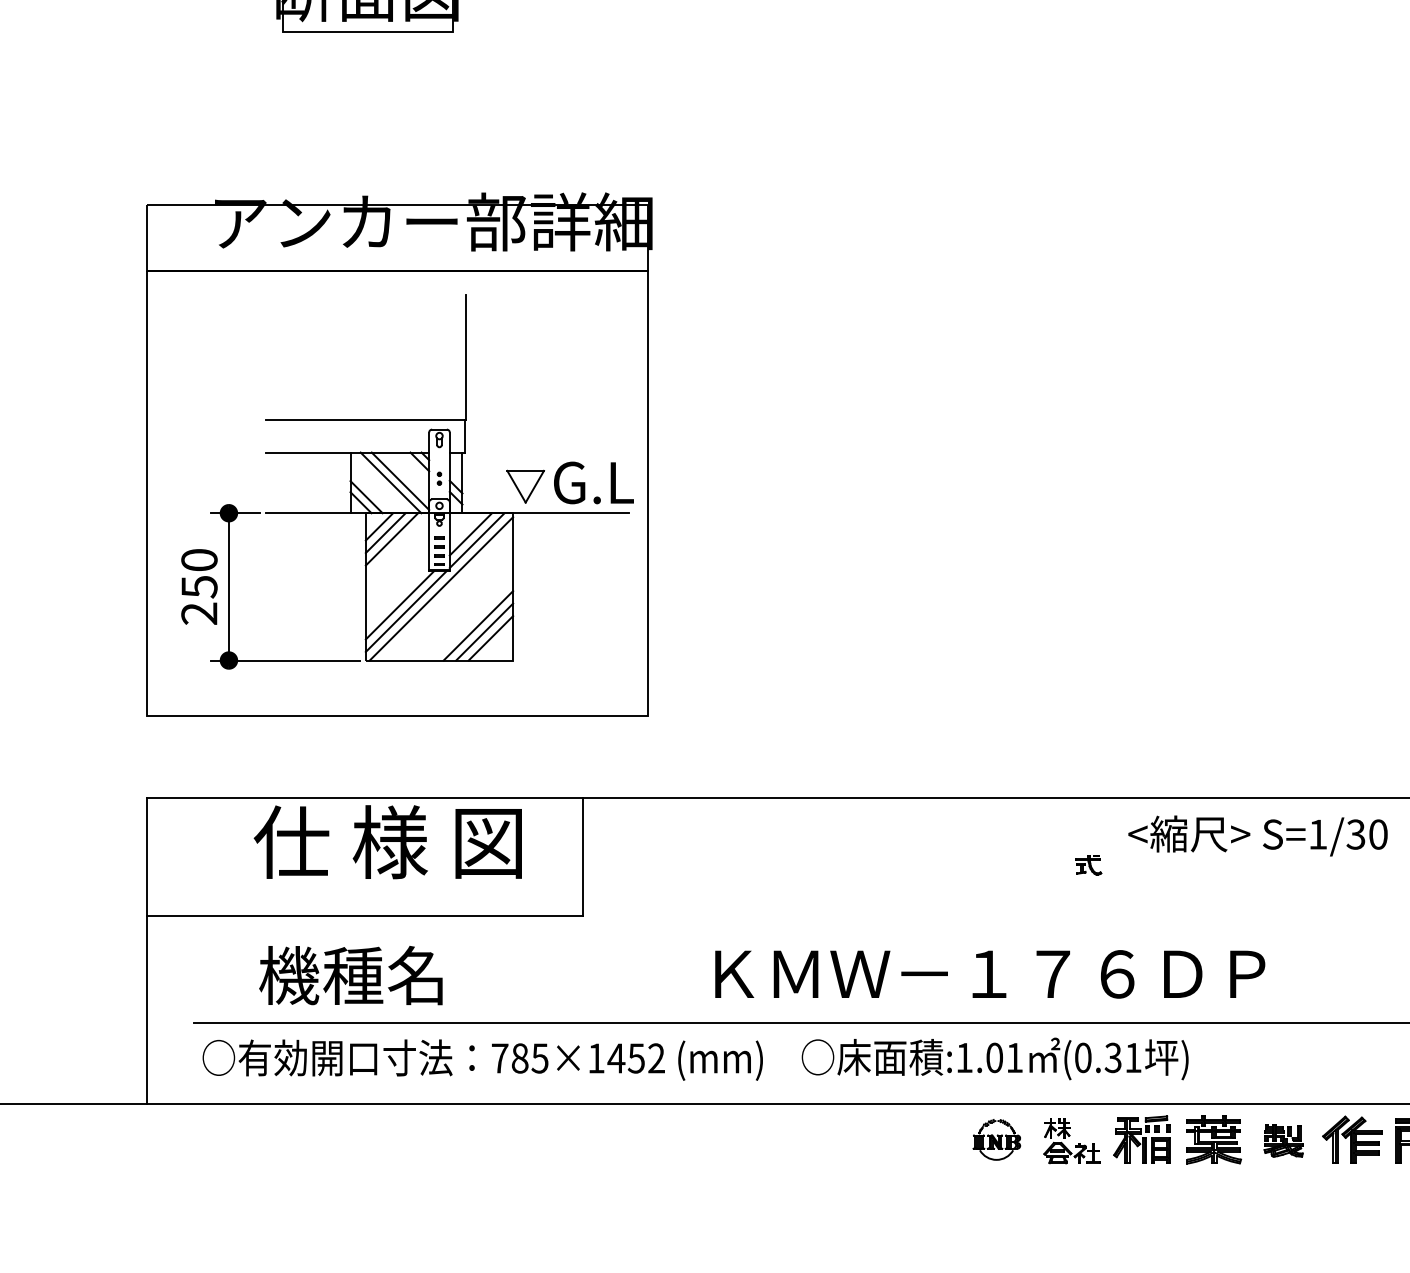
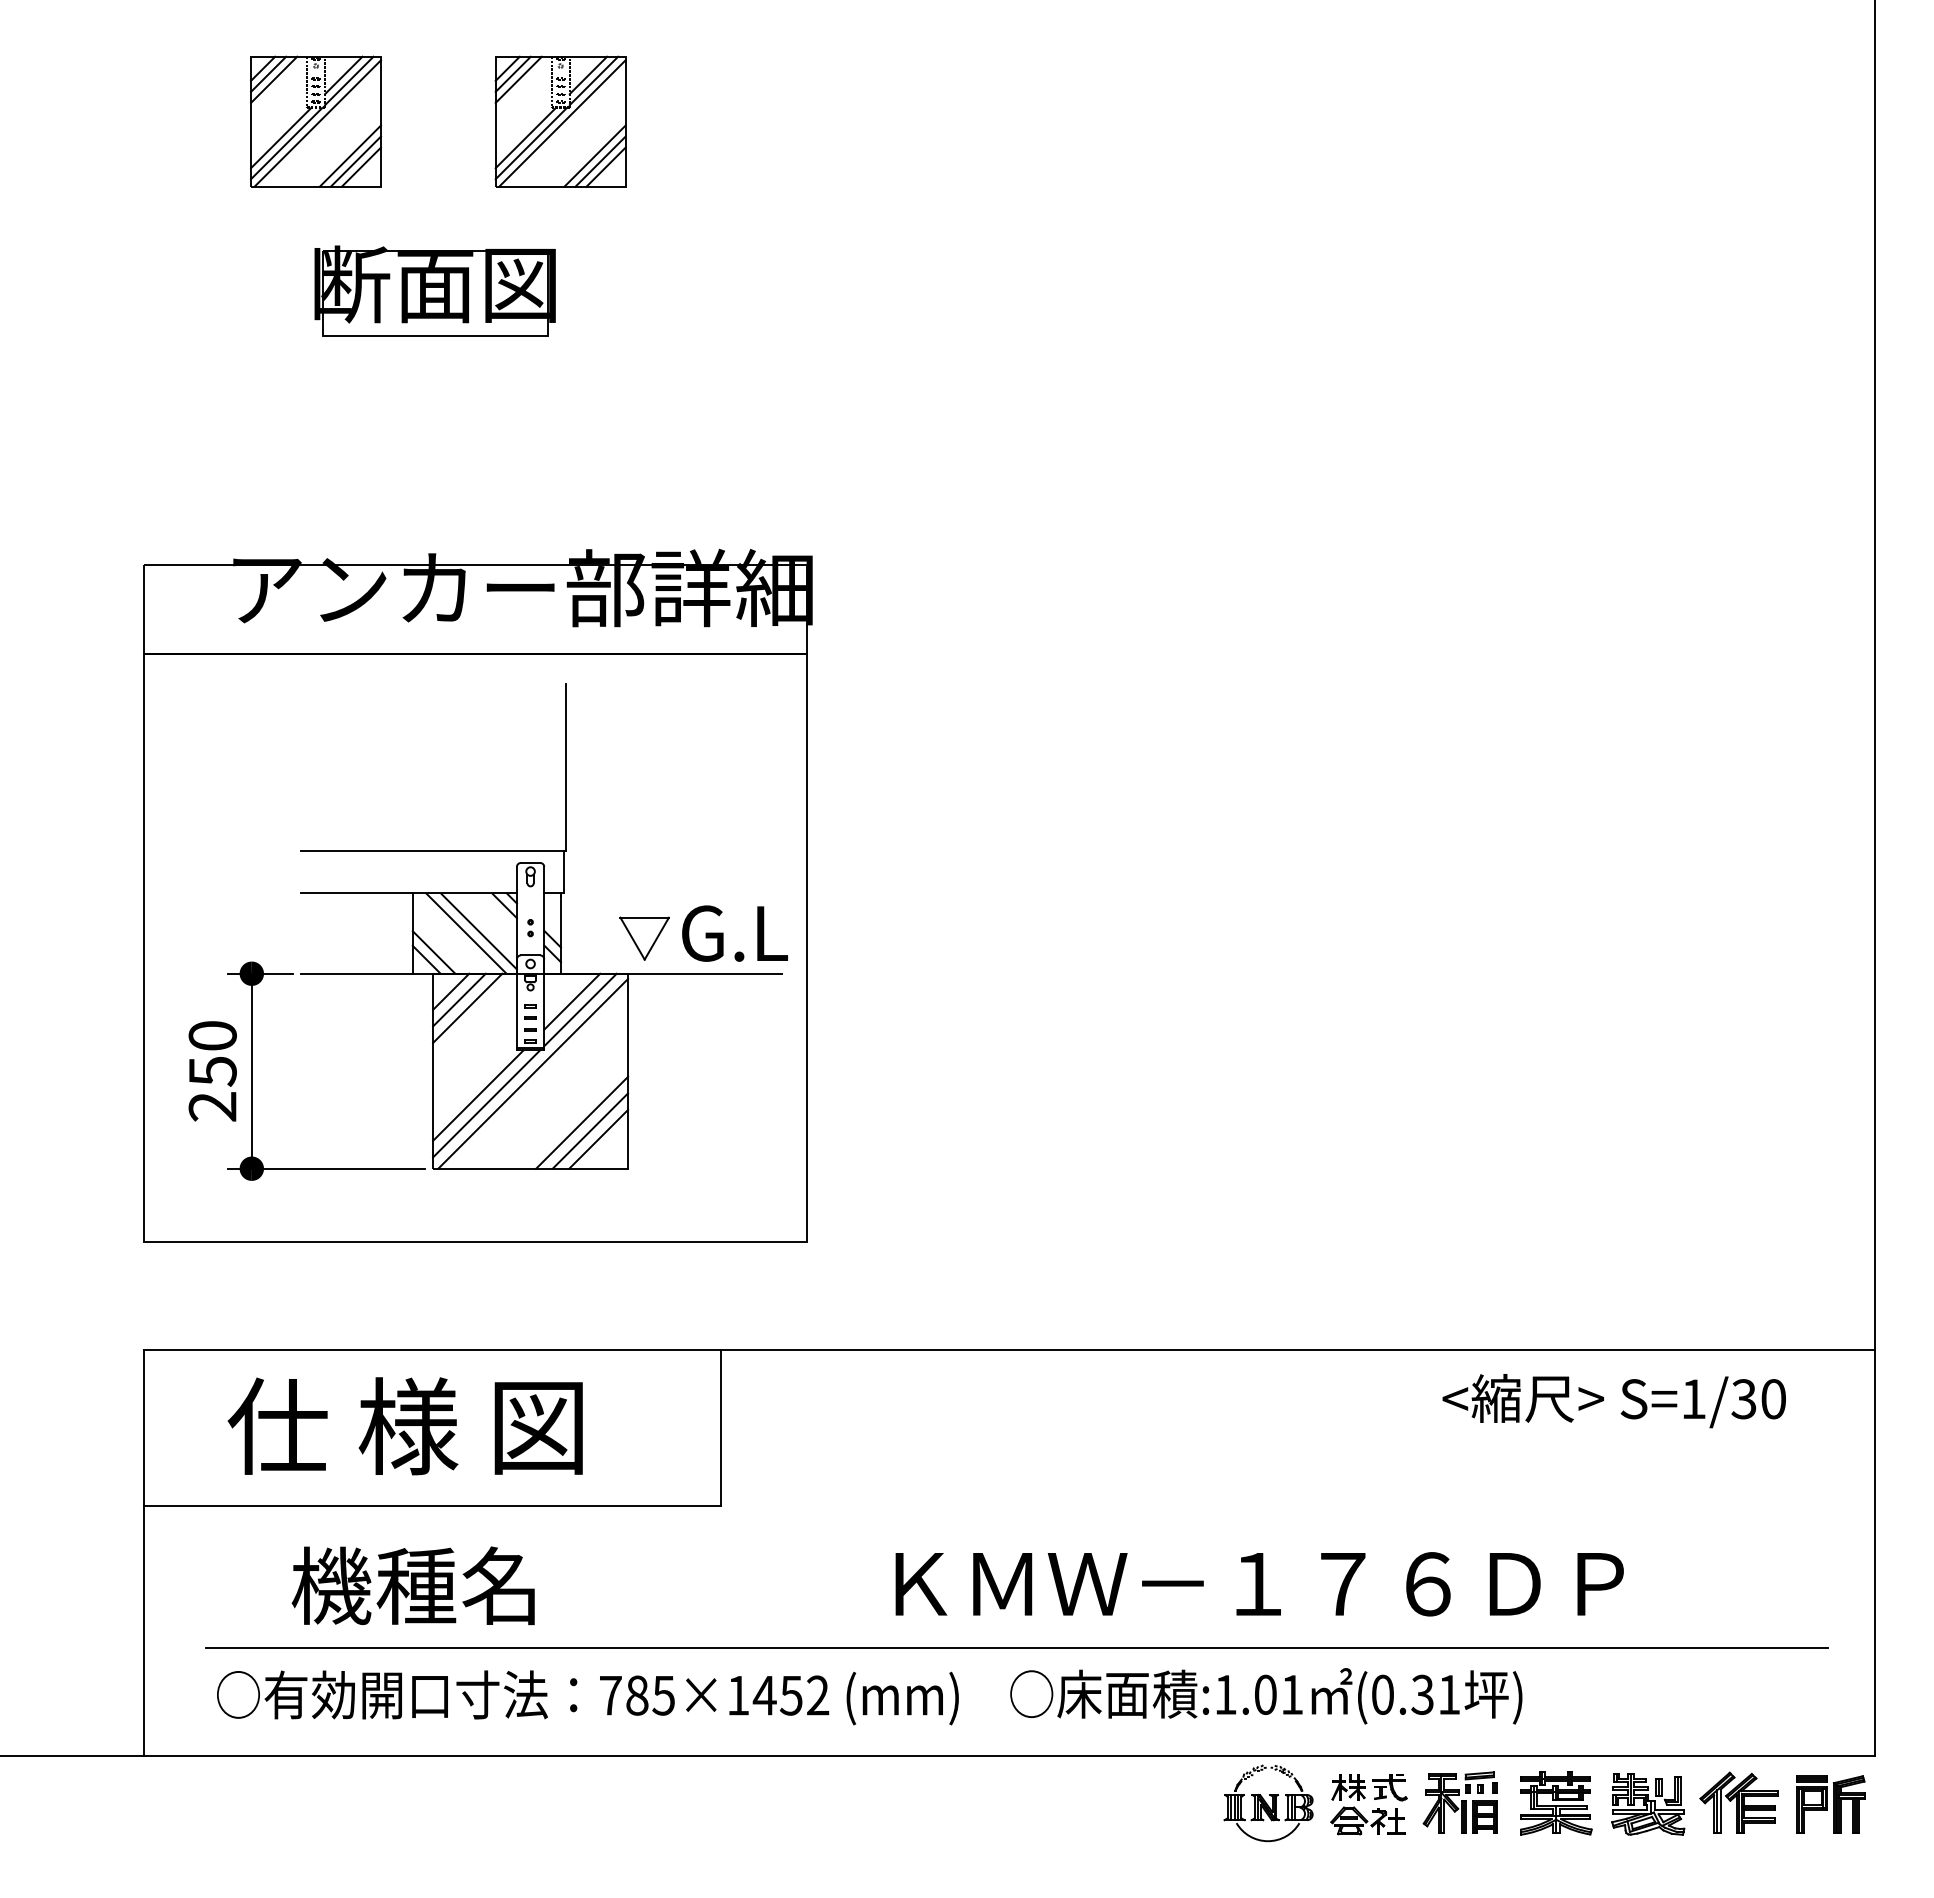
text: (387, 842) -> (404, 1426), moved
part: (1088, 865) -> (1389, 1787), moved
part: (996, 1139) -> (1268, 1803), size x1.43
part: (1283, 1140) -> (1648, 1804), size x1.43

